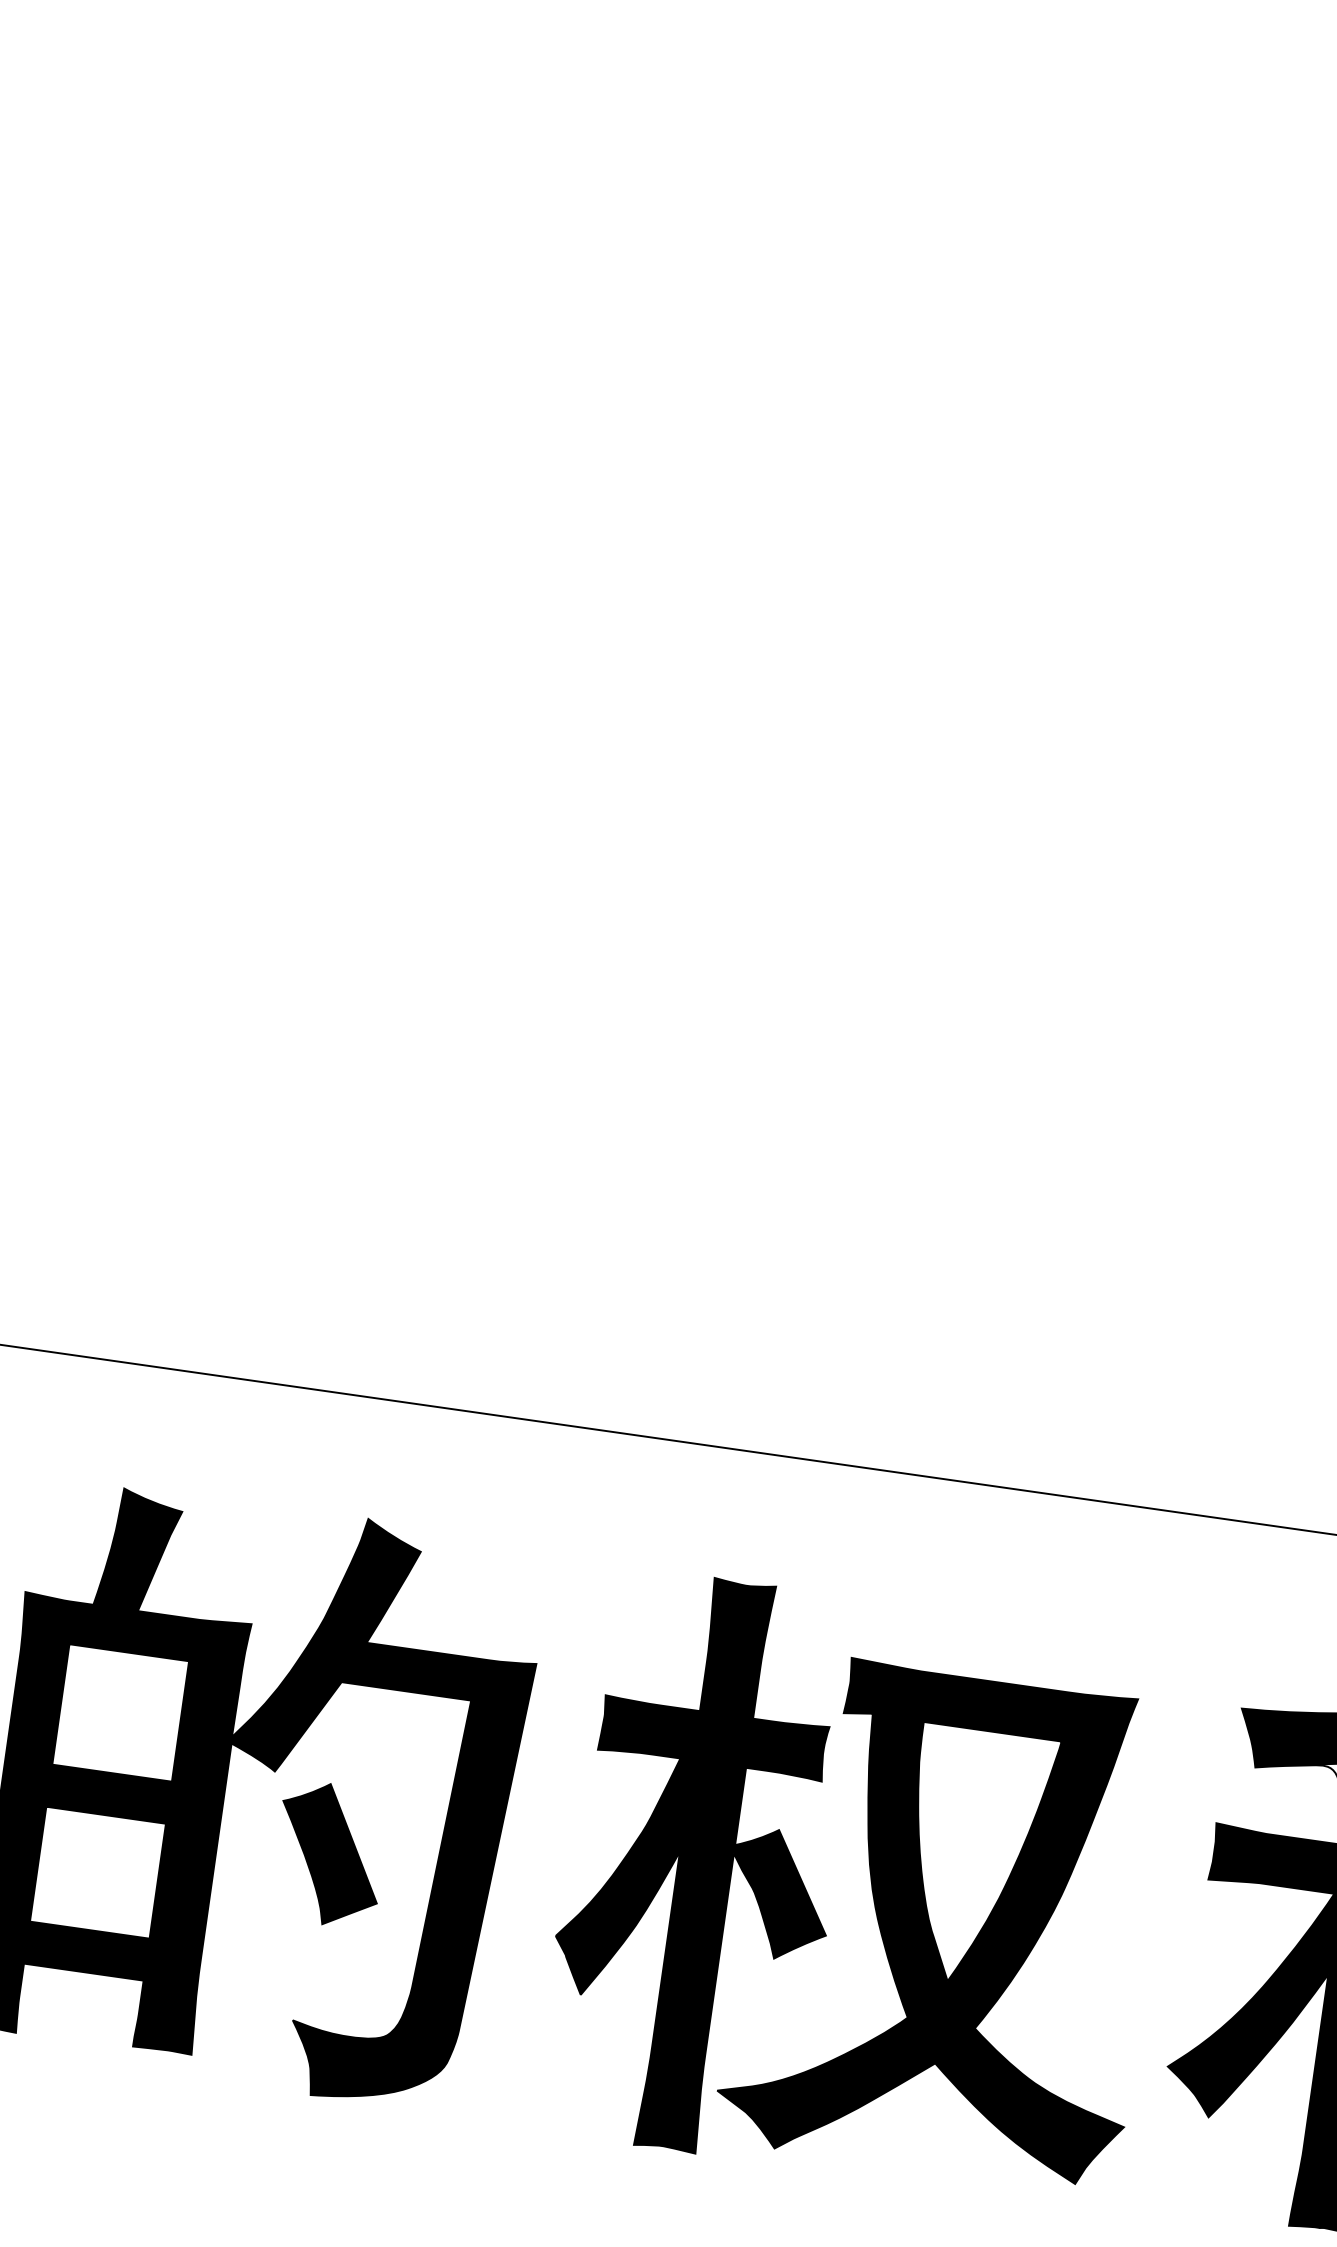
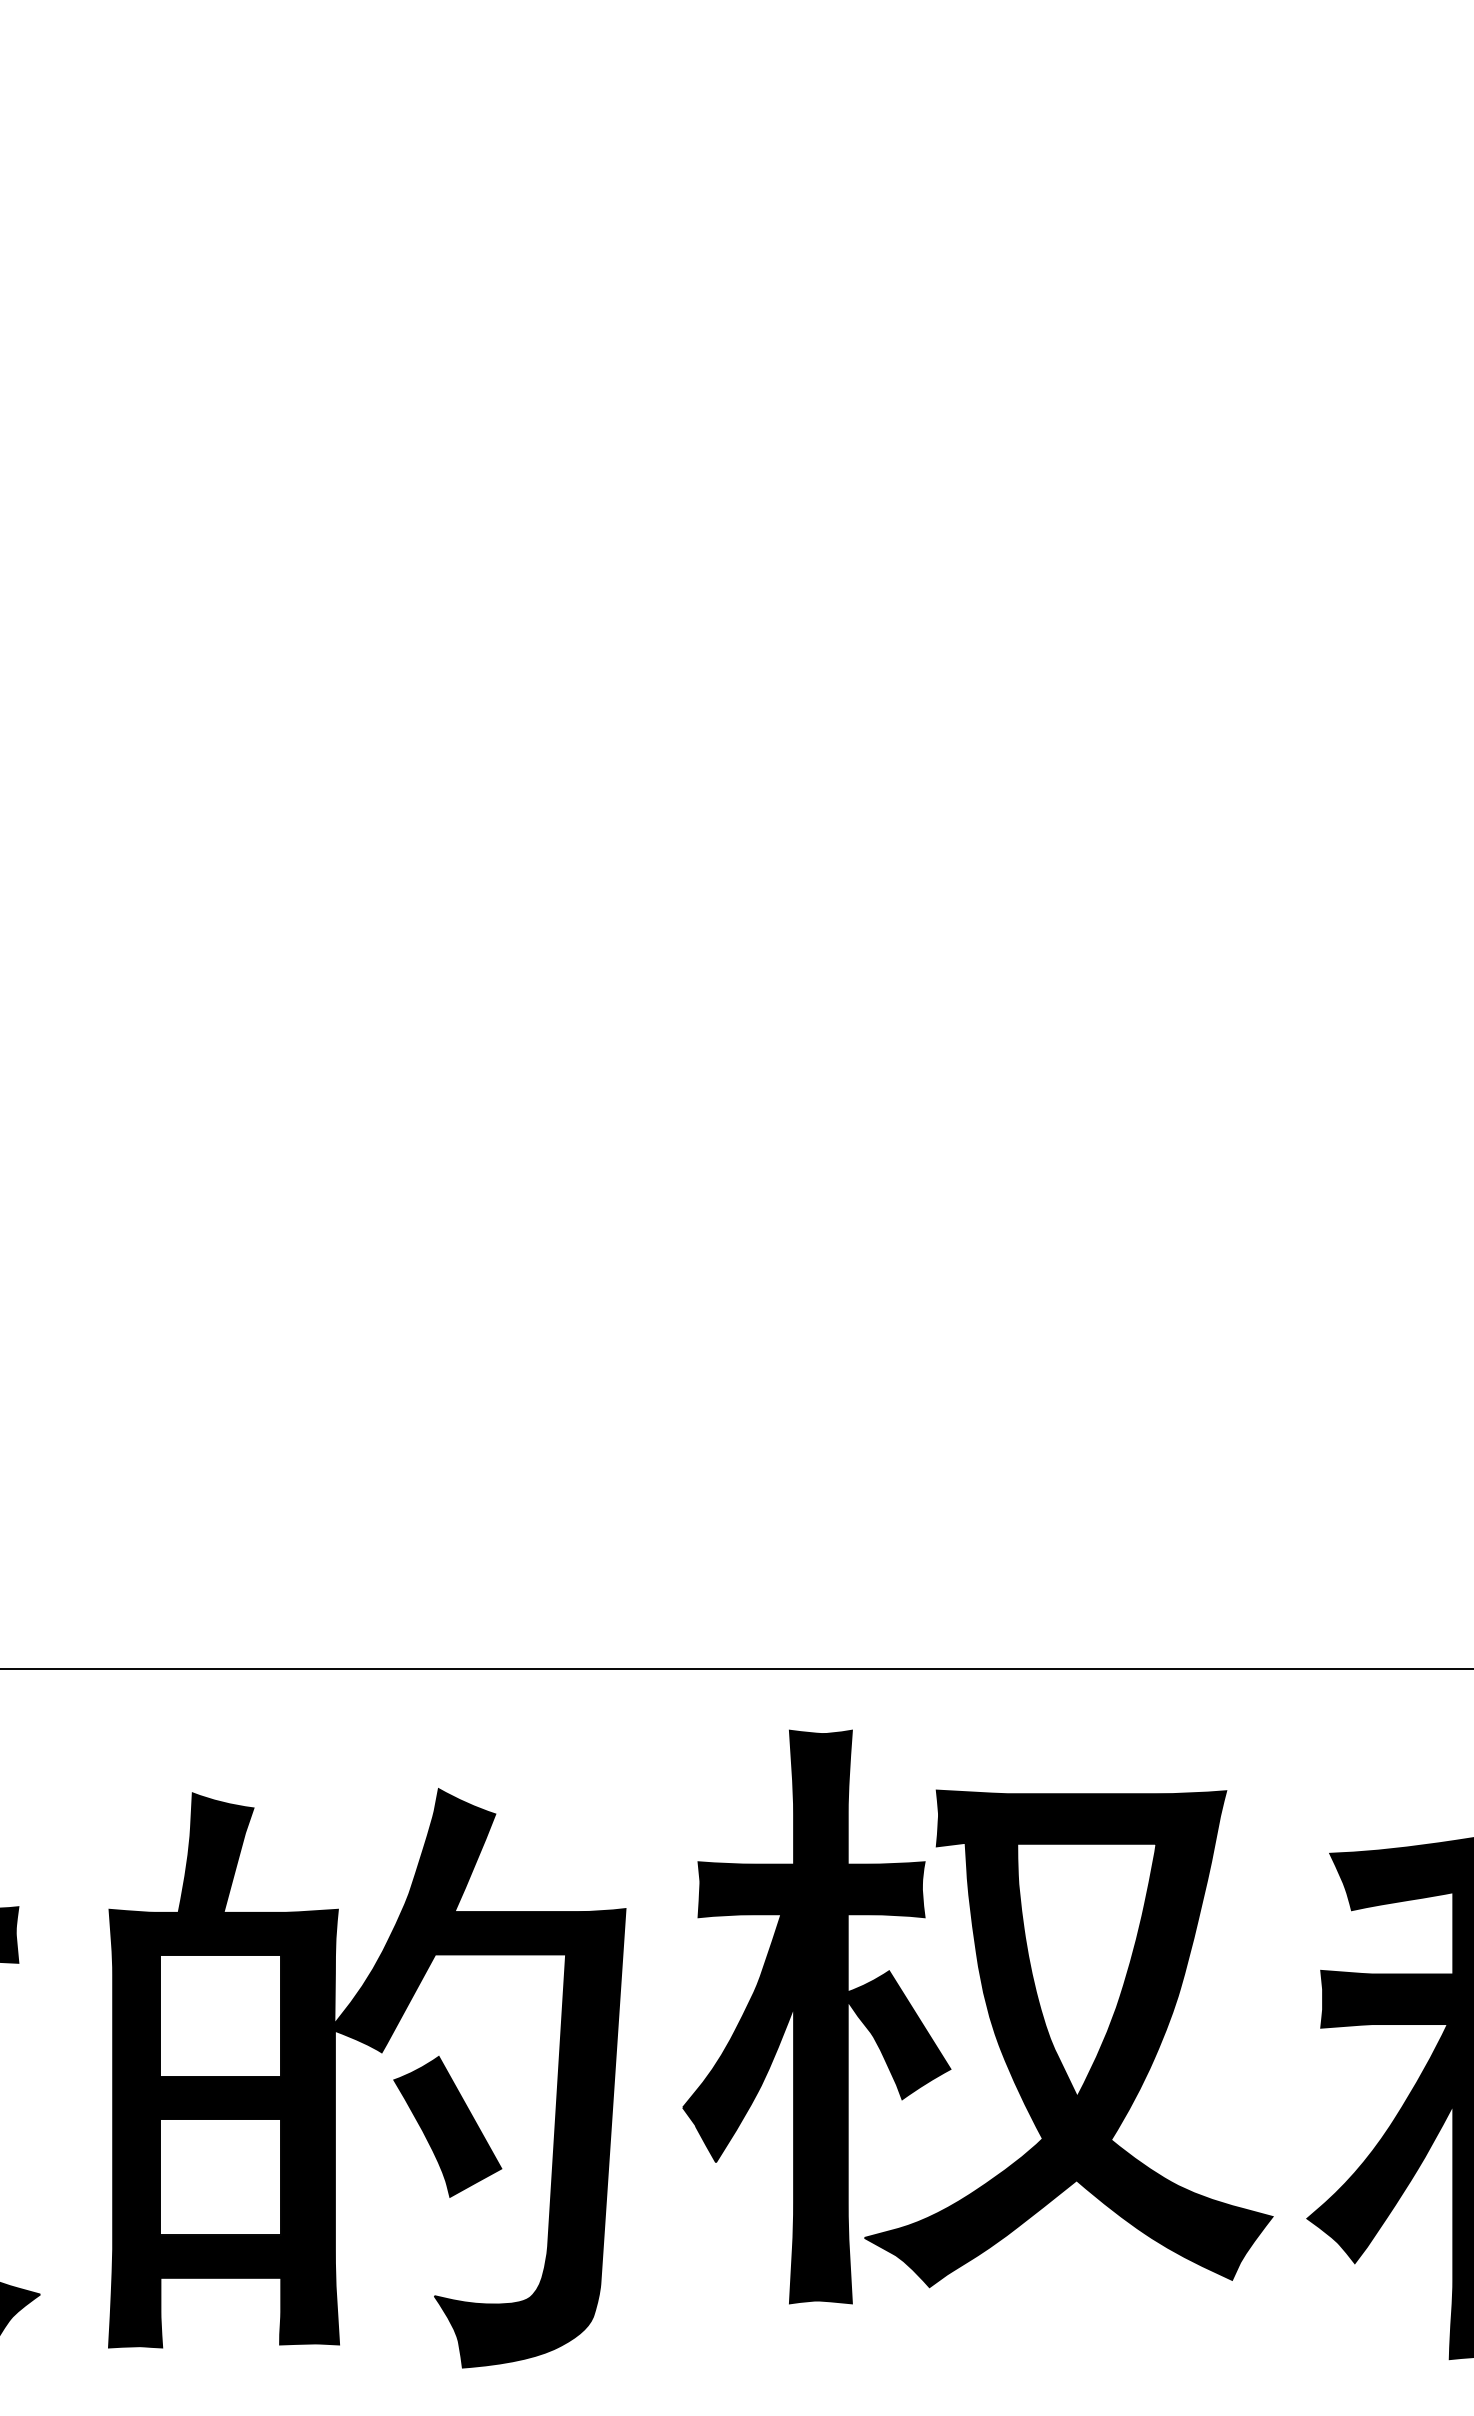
part: (871, 1887) -> (988, 2015), moved

